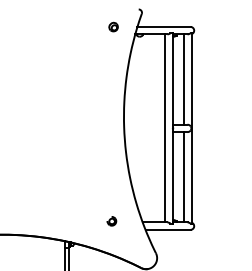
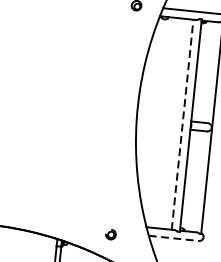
line: (184, 79) -> (209, 72), removed
line: (165, 127) -> (182, 123), solid -> dashed
line: (184, 177) -> (198, 181), removed
part: (111, 221) -> (110, 234), moved
line: (168, 229) -> (174, 237), solid -> dashed

